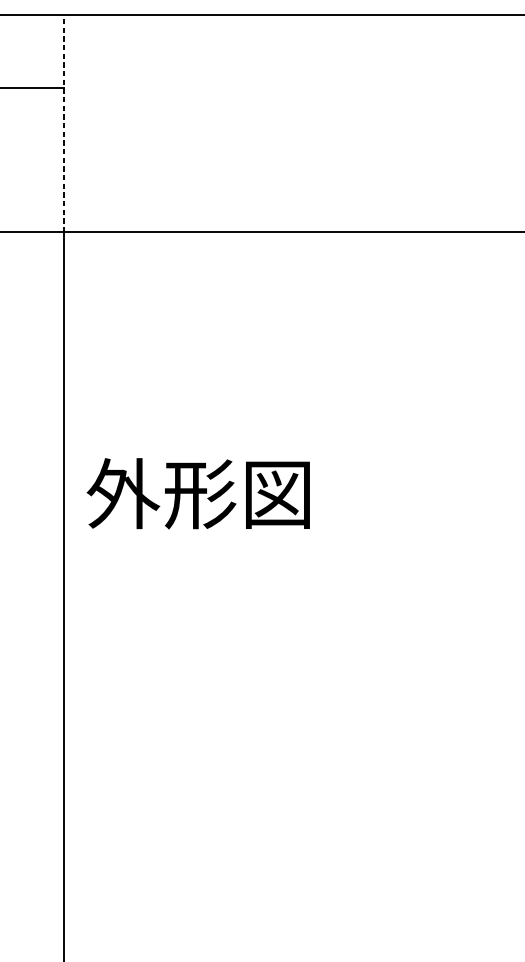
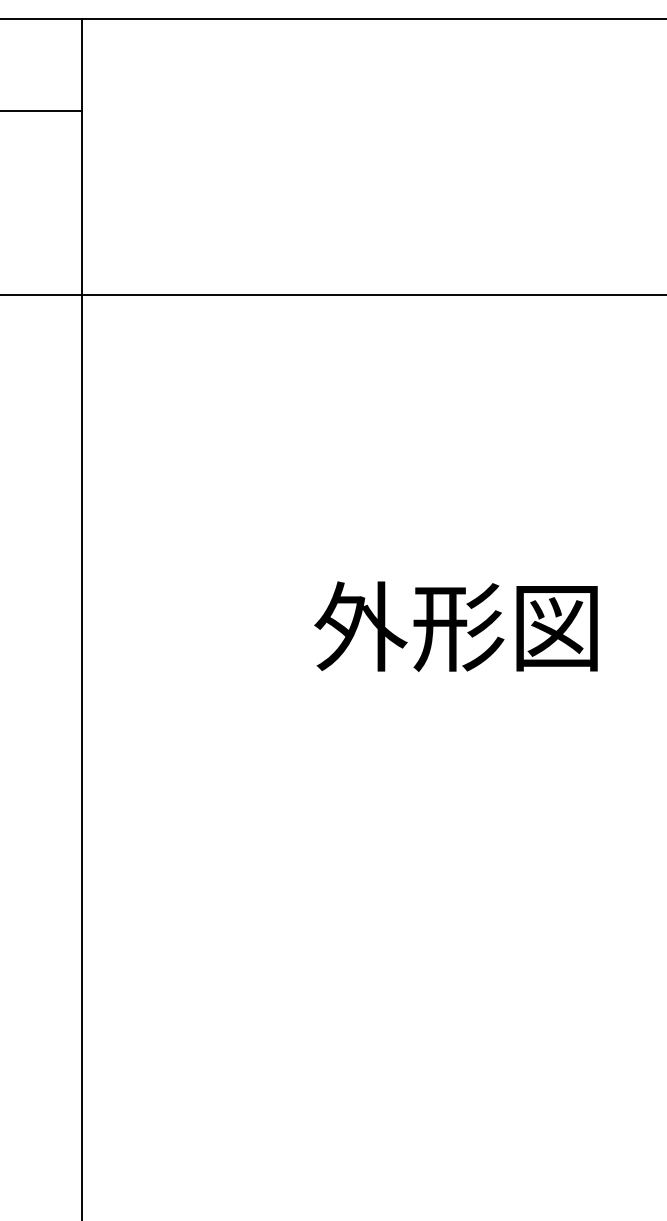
line: (64, 124) -> (82, 157), dashed -> solid
text: (197, 493) -> (455, 626), moved

